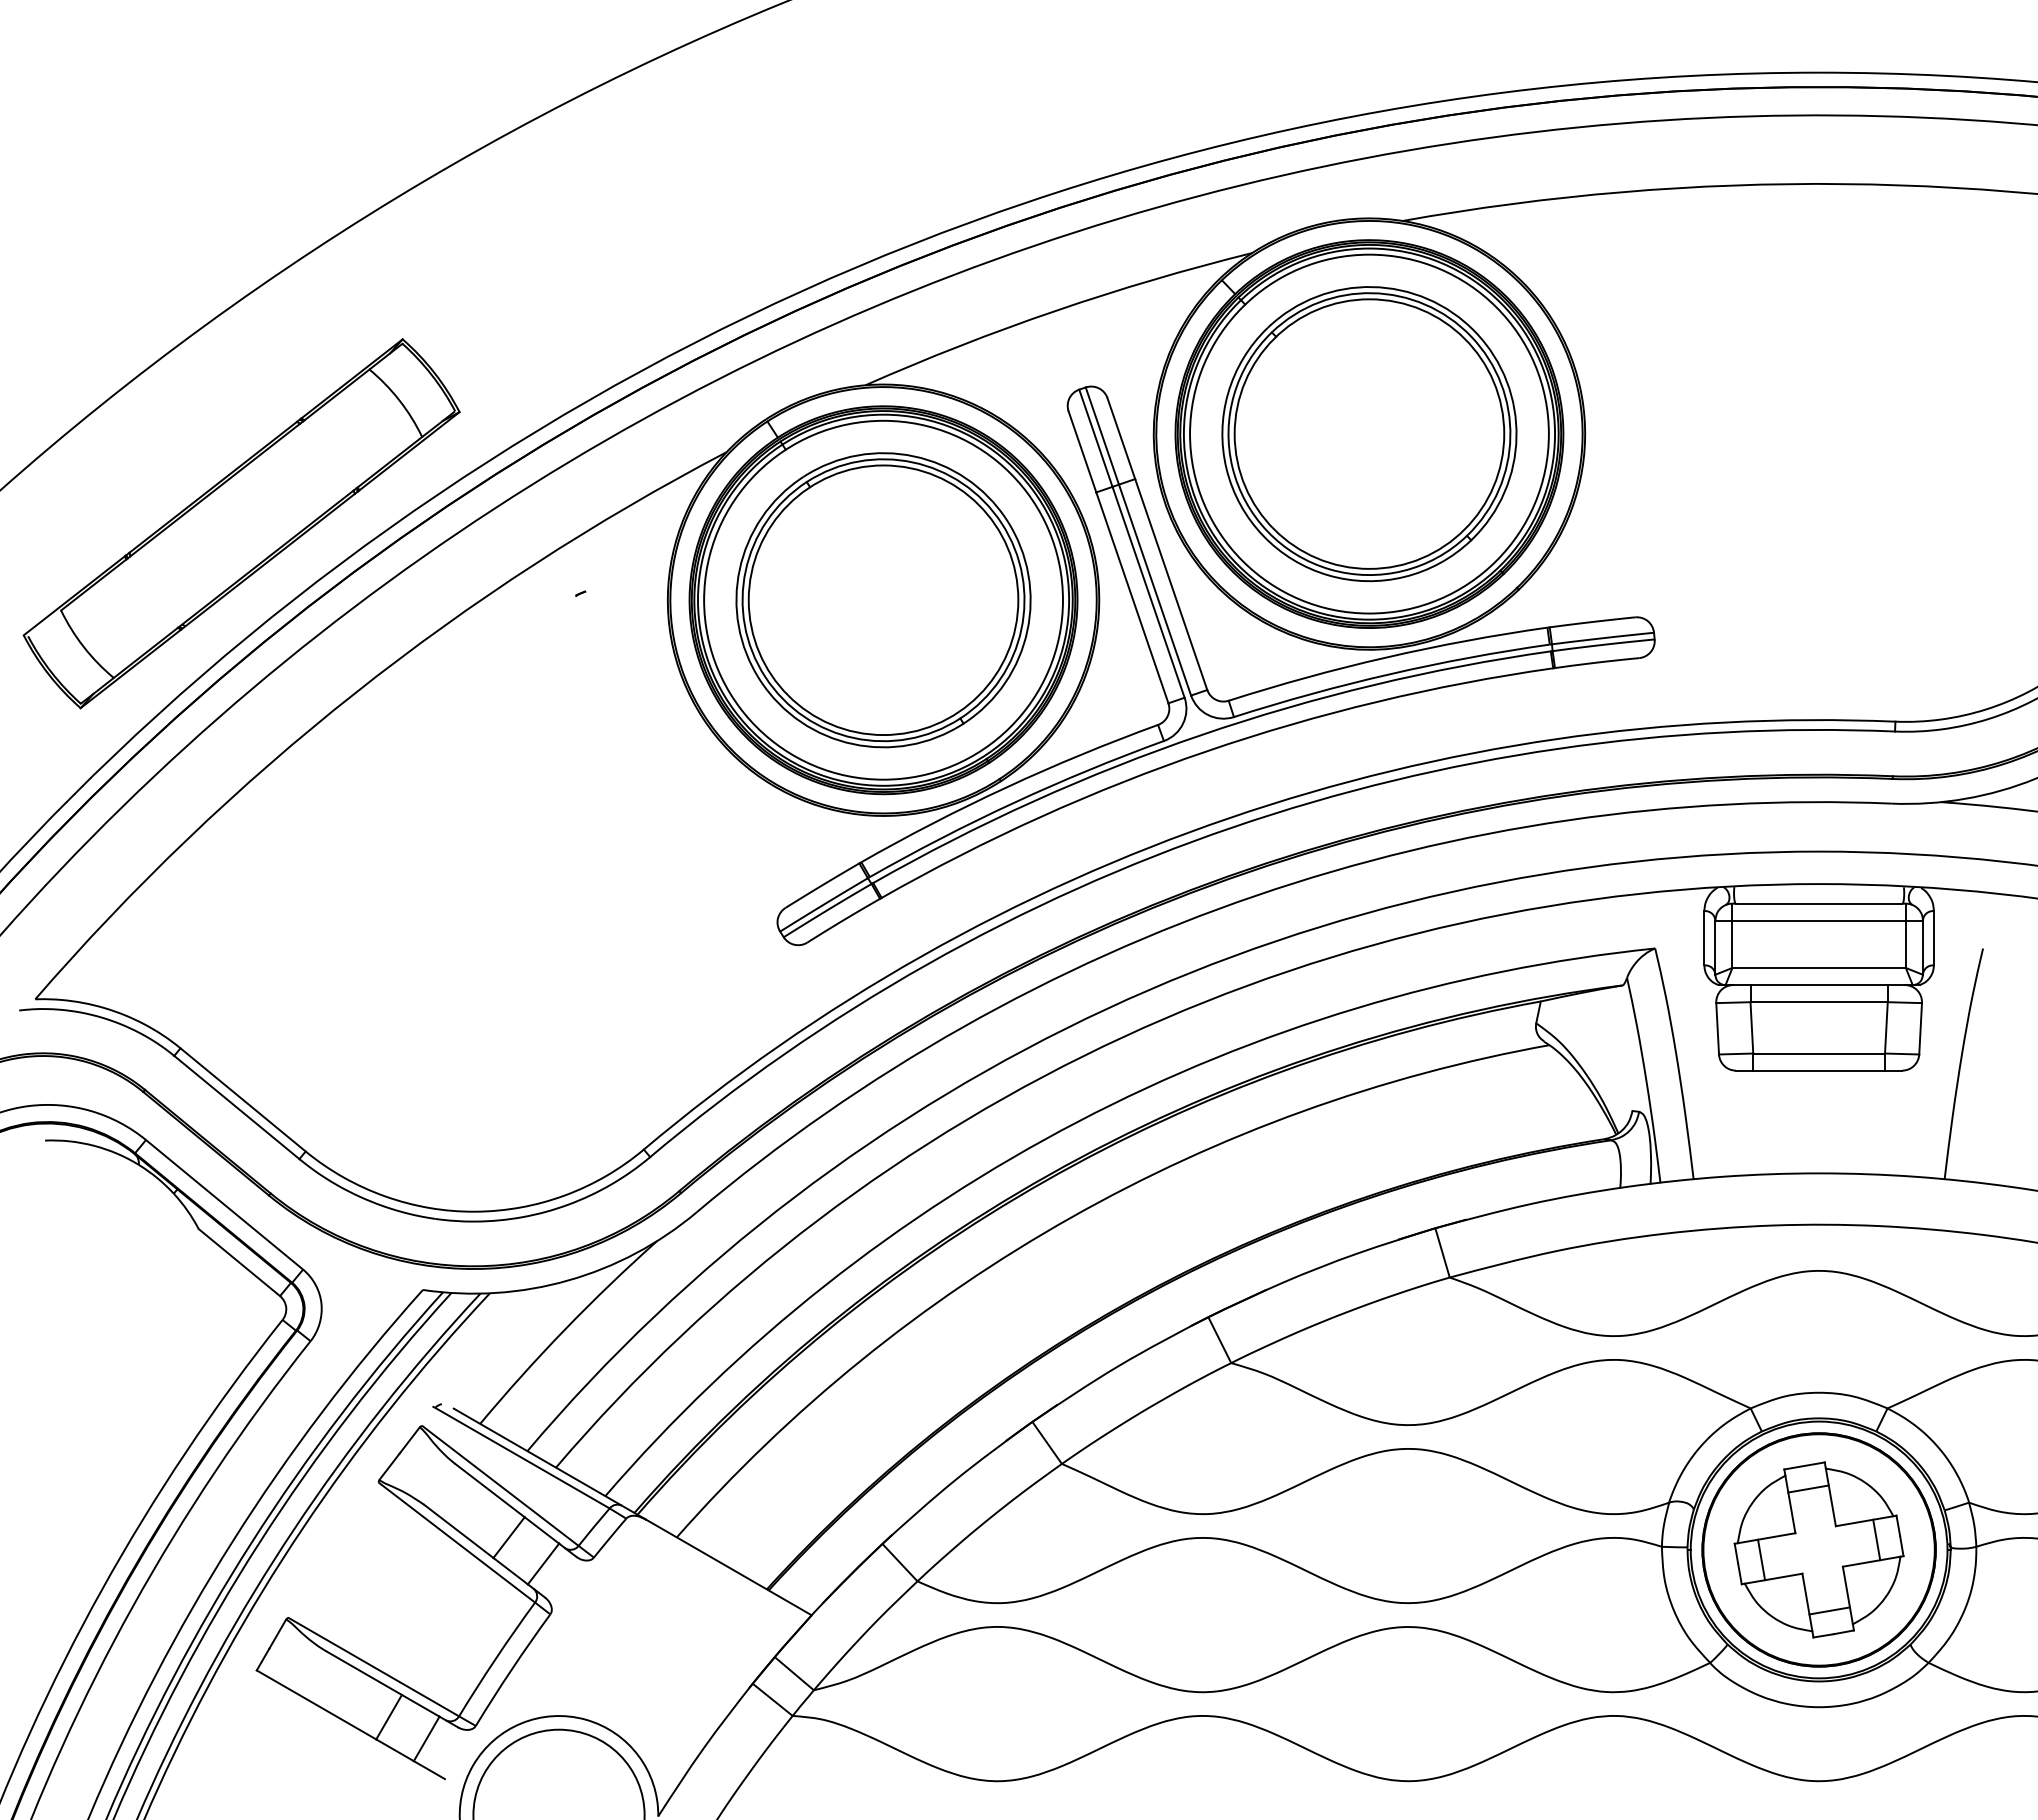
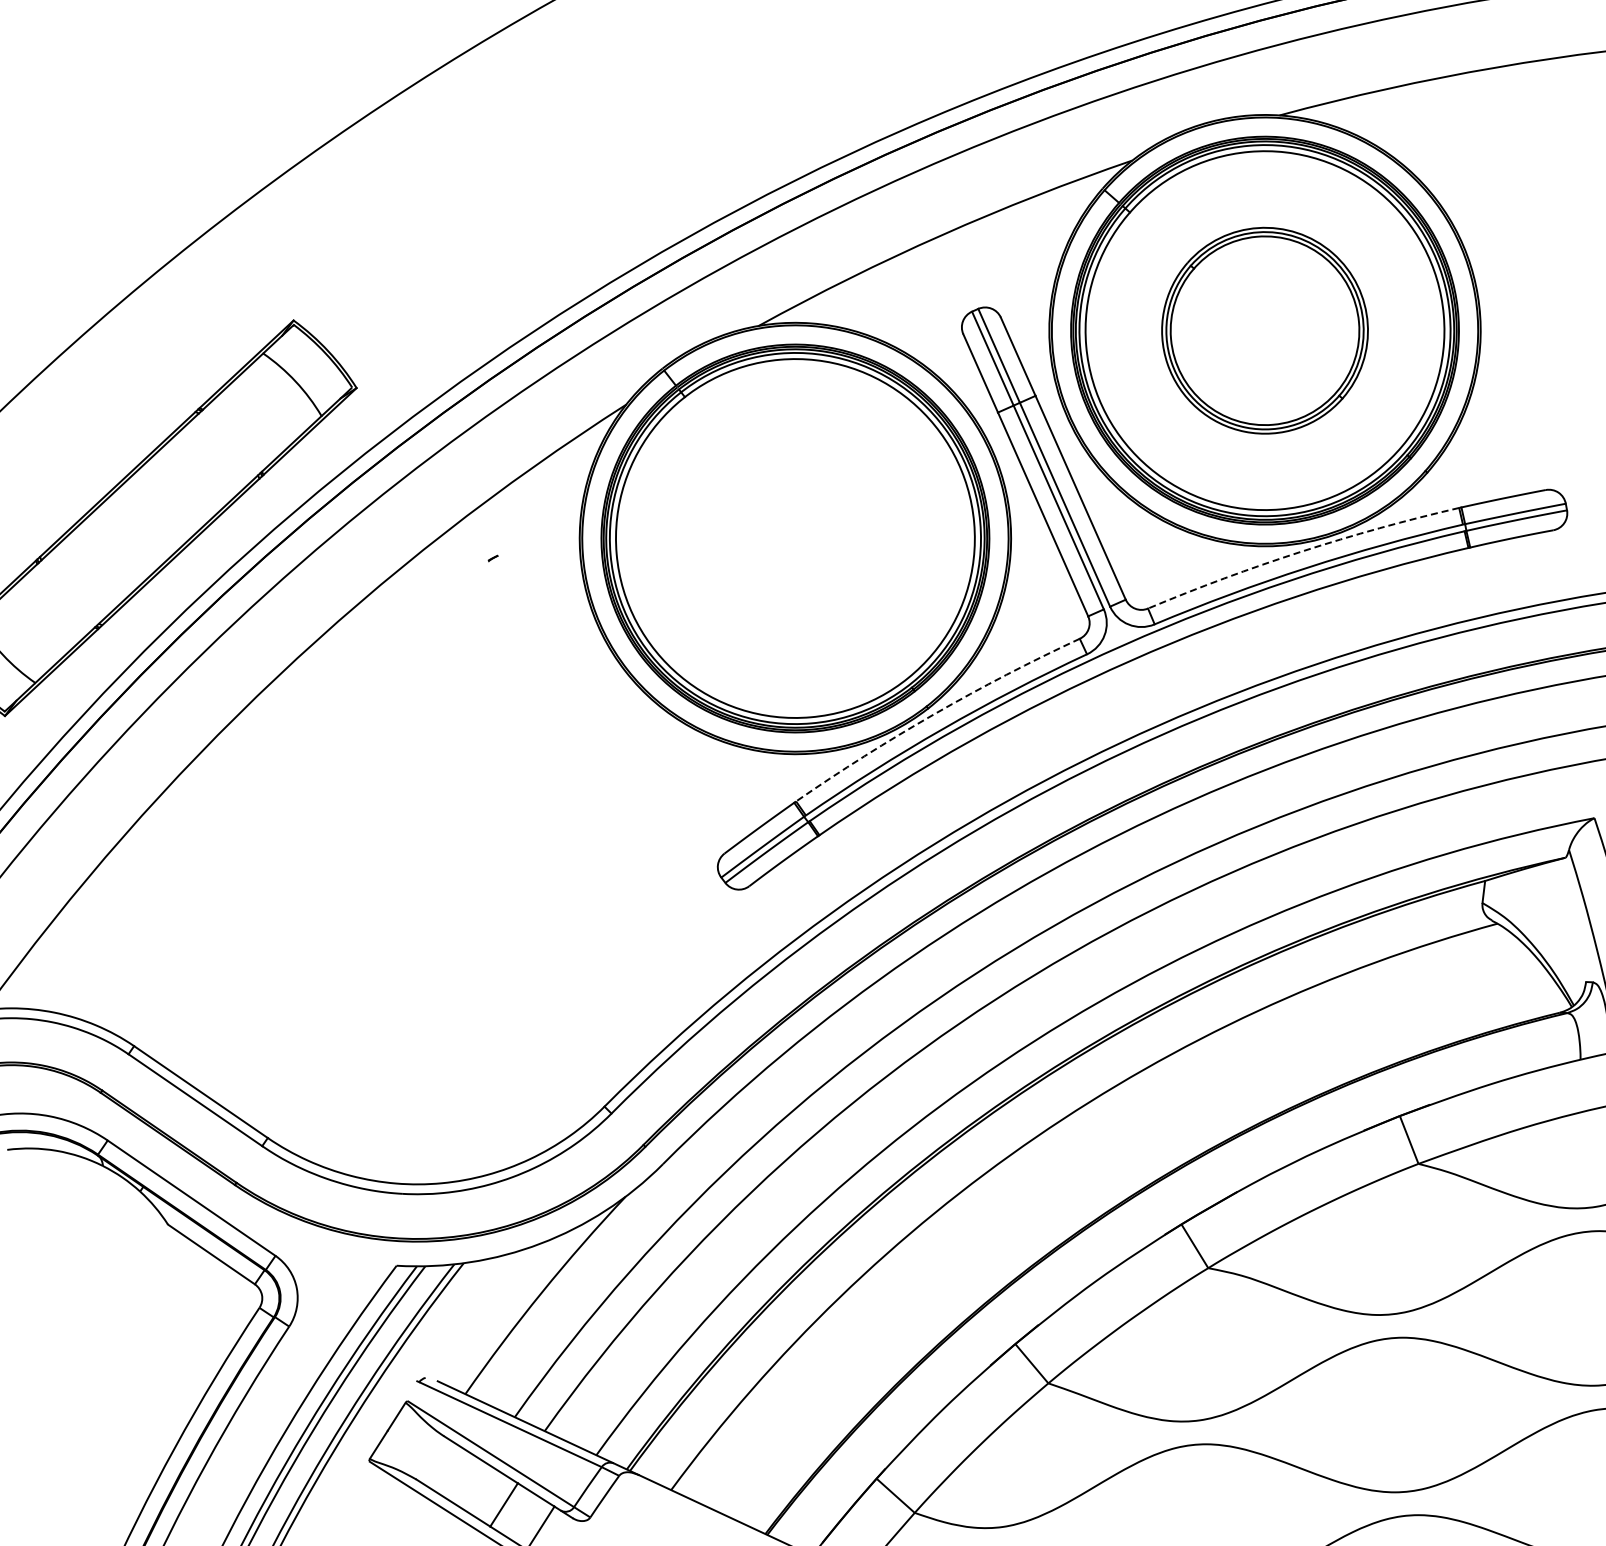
part: (1369, 434) -> (1265, 331), size x0.7
part: (883, 600) -> (795, 538), removed
arc: (1386, 657) -> (1301, 551), solid -> dashed
arc: (1006, 787) -> (934, 714), solid -> dashed

